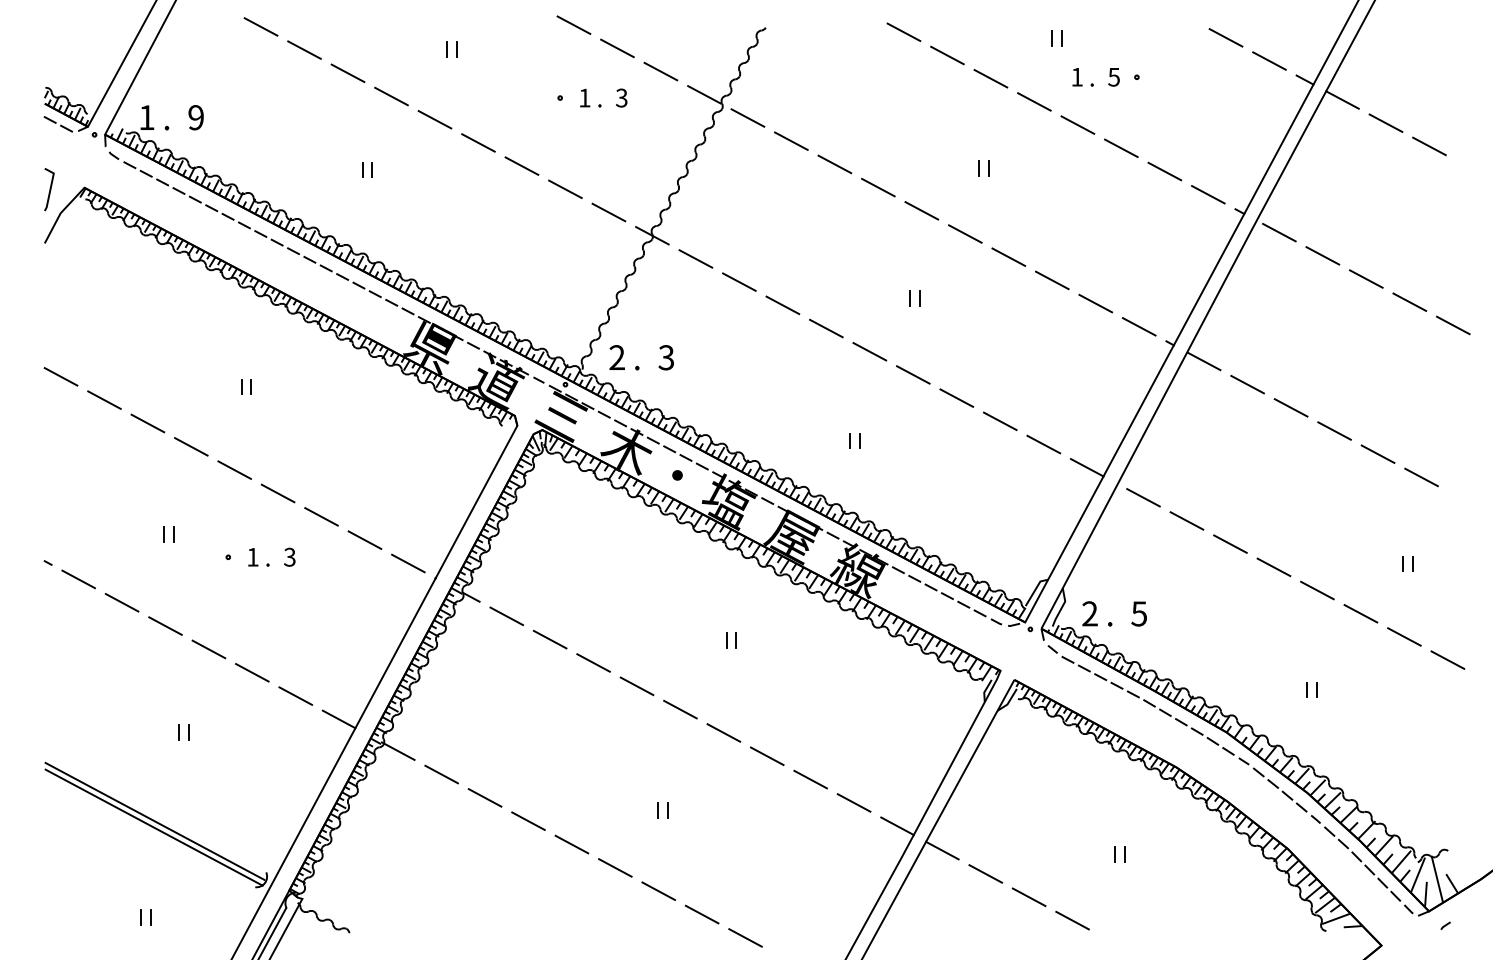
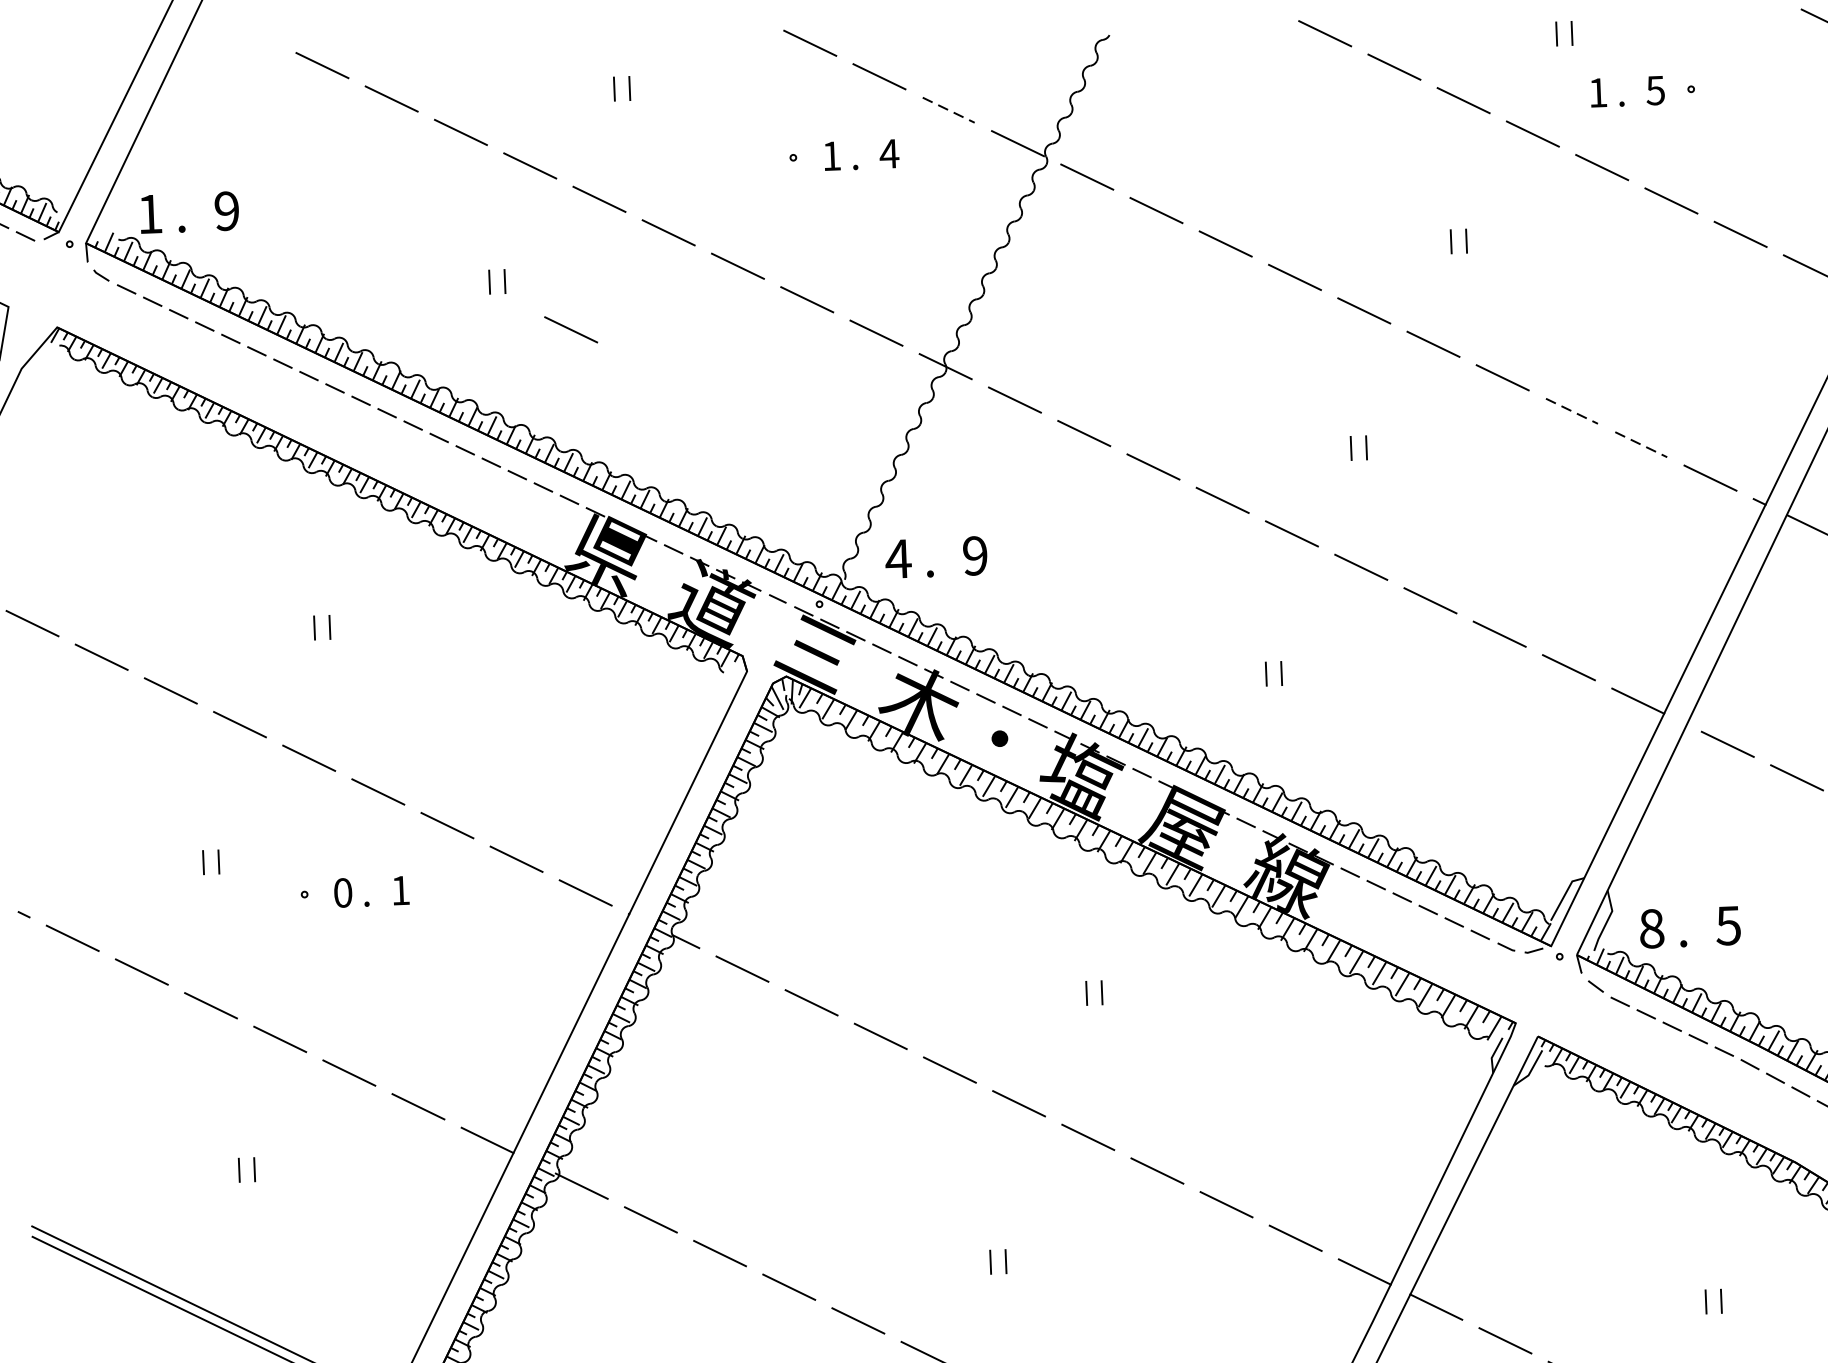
line: (661, 71) -> (949, 109), solid -> dashed
text: (621, 97) -> (888, 153), 3 -> 4
line: (413, 202) -> (571, 329), added
line: (1052, 280) -> (1572, 411), solid -> dashed
line: (1096, 303) -> (1642, 444), solid -> dashed
text: (616, 357) -> (897, 558), 2 -> 4
text: (666, 357) -> (975, 555), 3 -> 9
text: (252, 556) -> (342, 891), 1 -> 0
text: (289, 556) -> (399, 889), 3 -> 1
text: (1089, 613) -> (1650, 928), 2 -> 8

